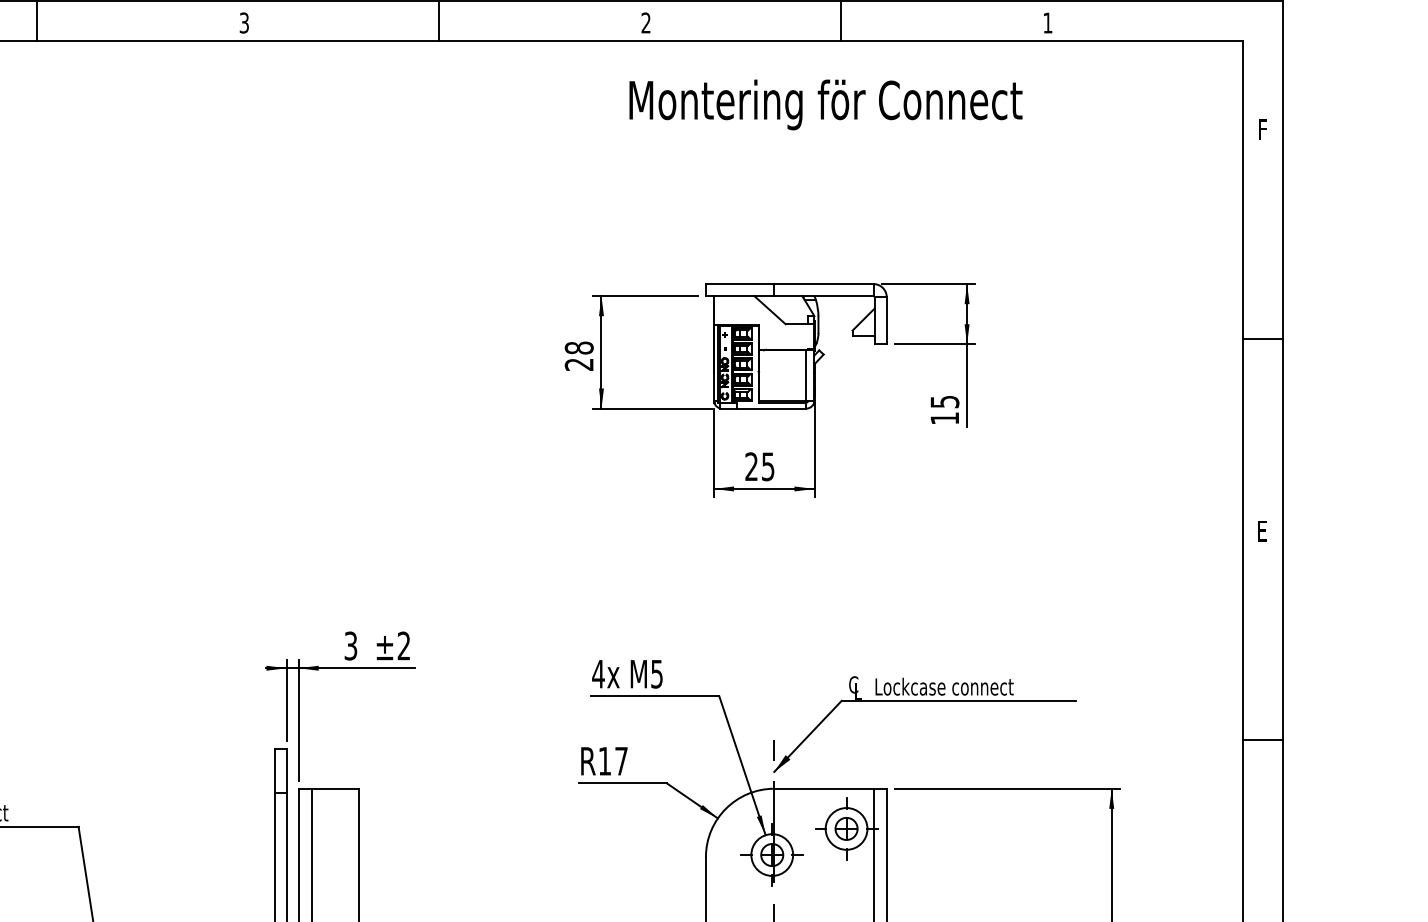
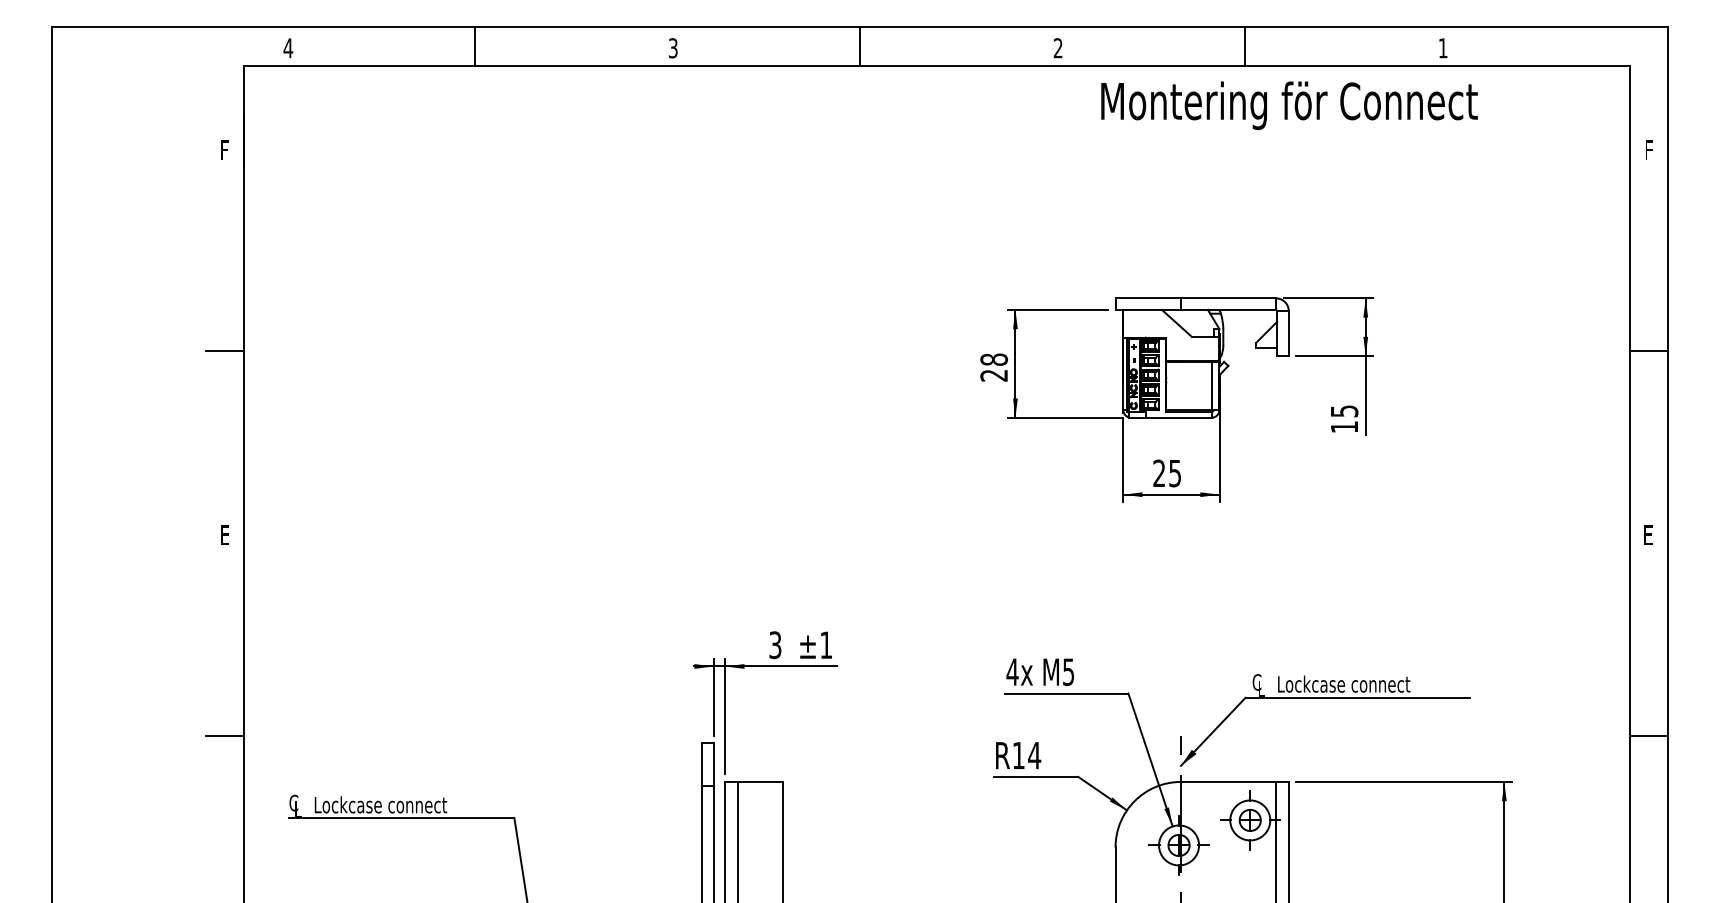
text: (825, 104) -> (1289, 105), moved
text: (403, 645) -> (825, 644), ±2 -> ±1
text: (621, 761) -> (1034, 755), R17 -> R14

